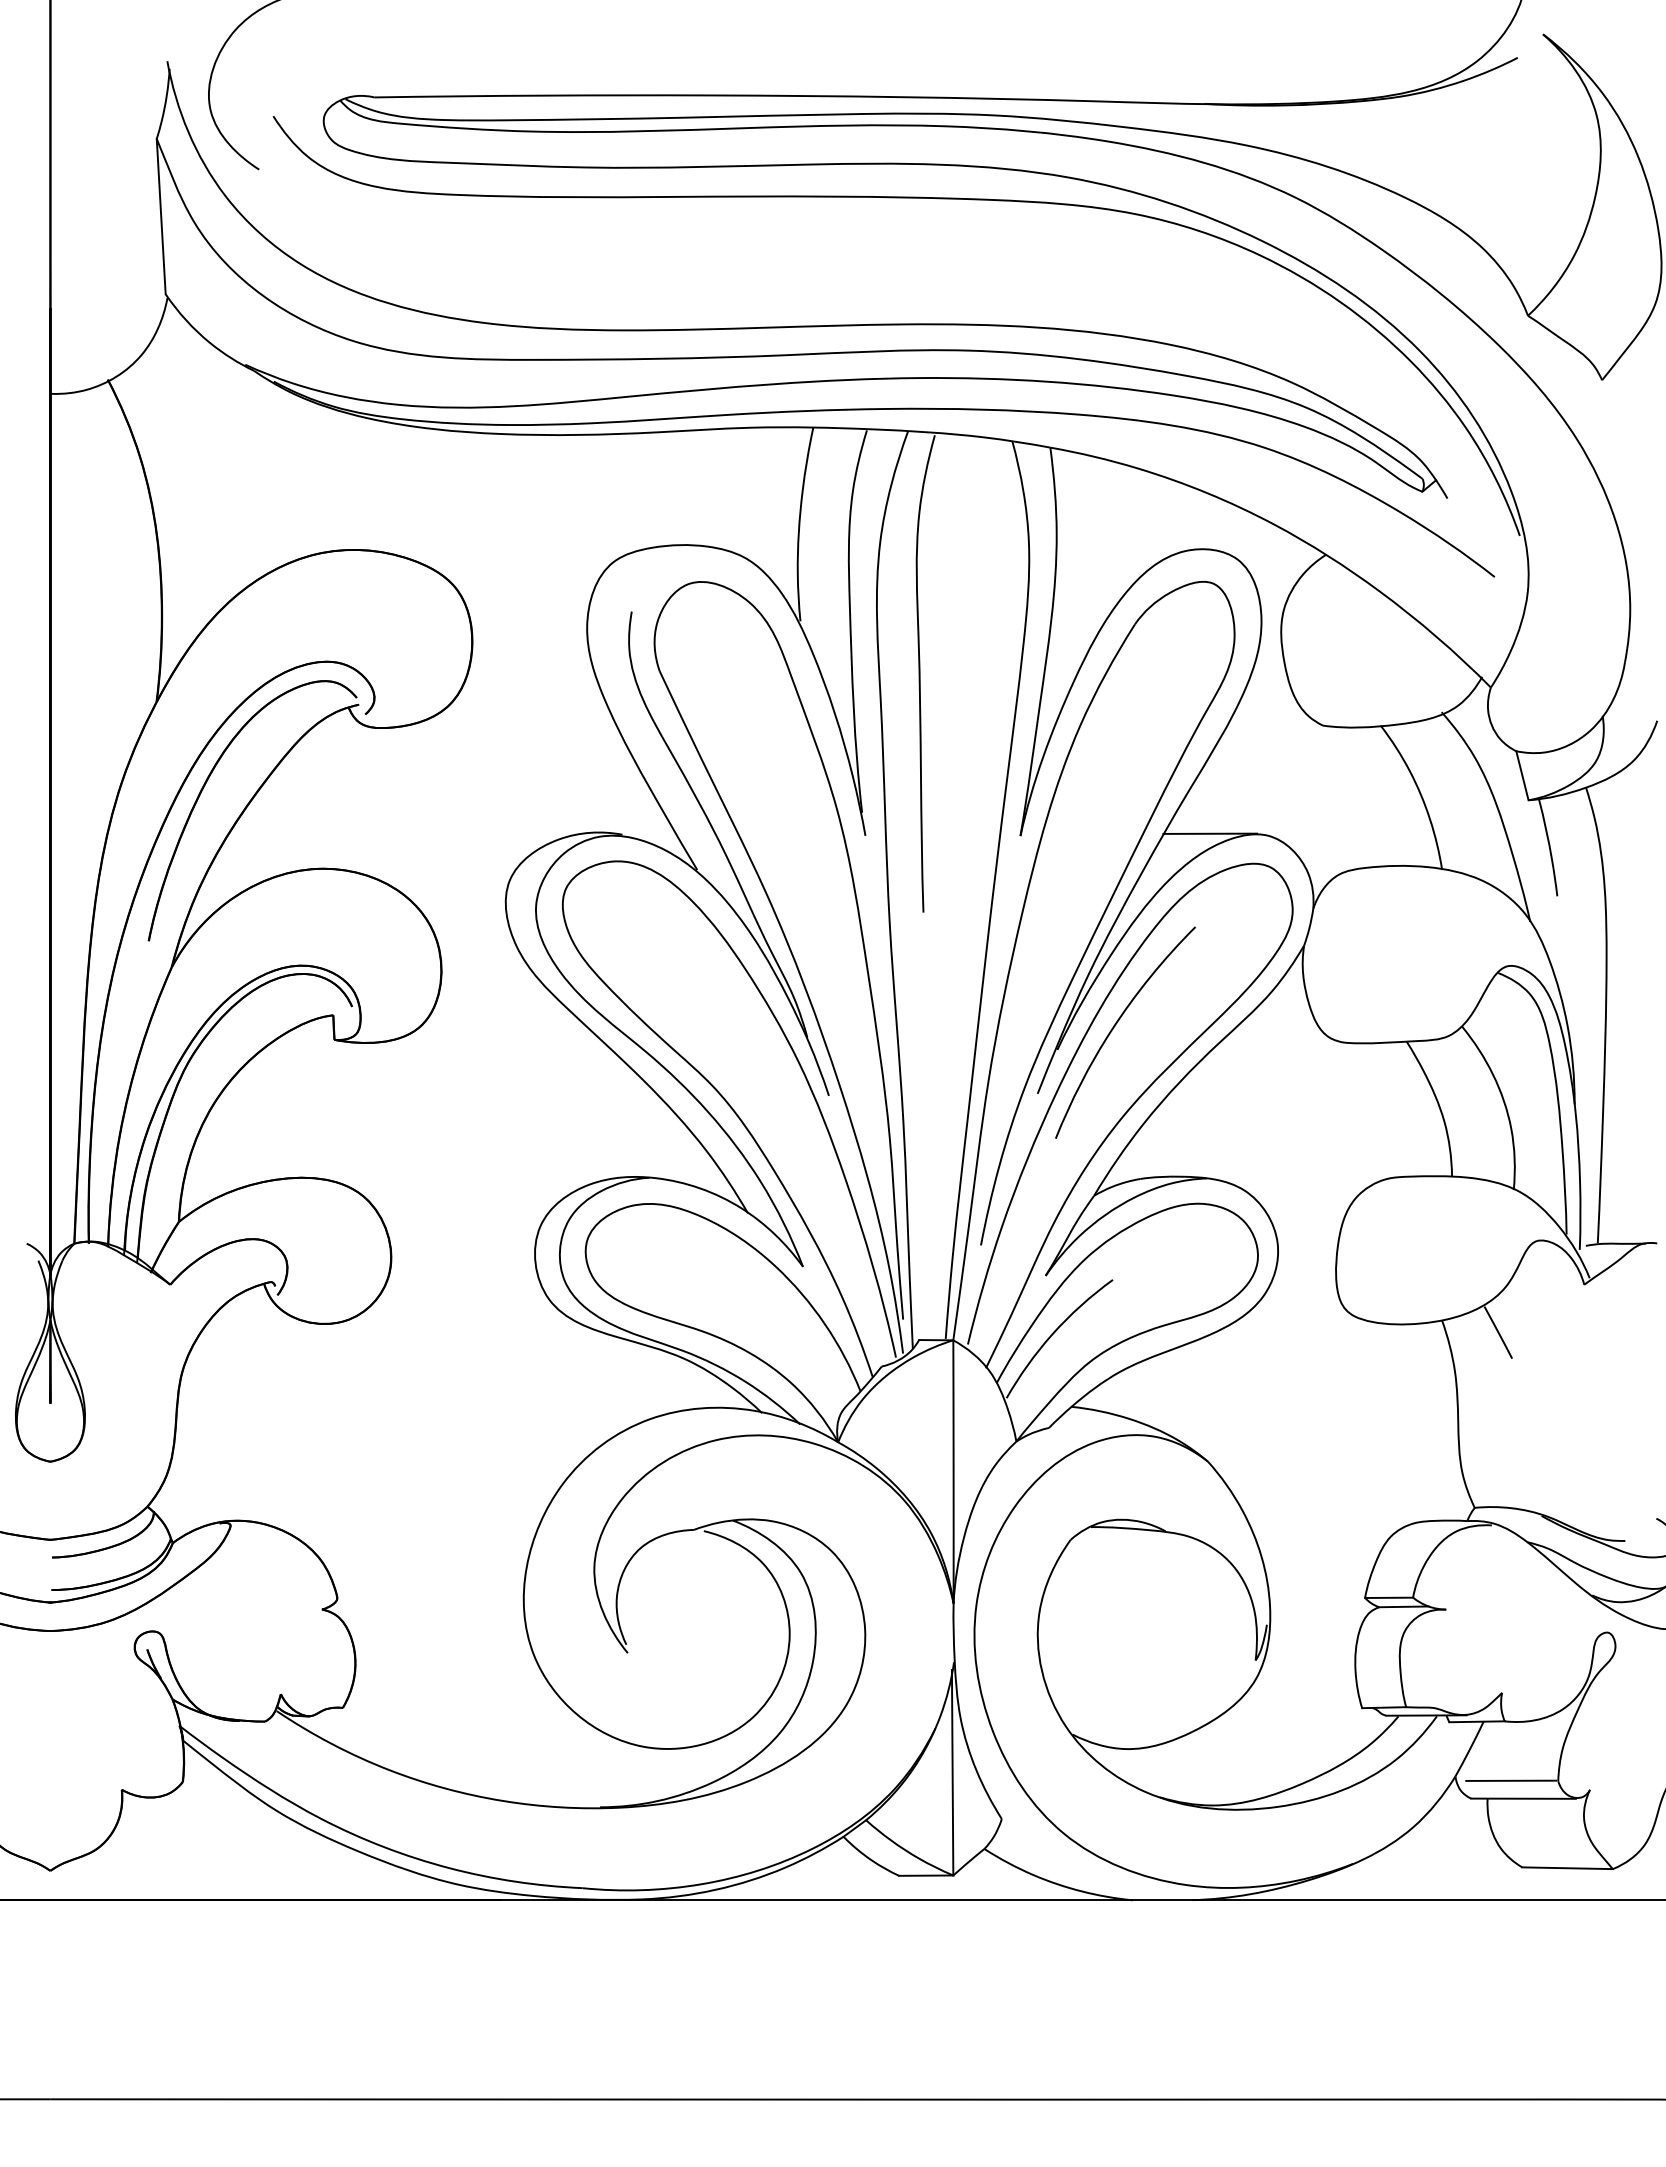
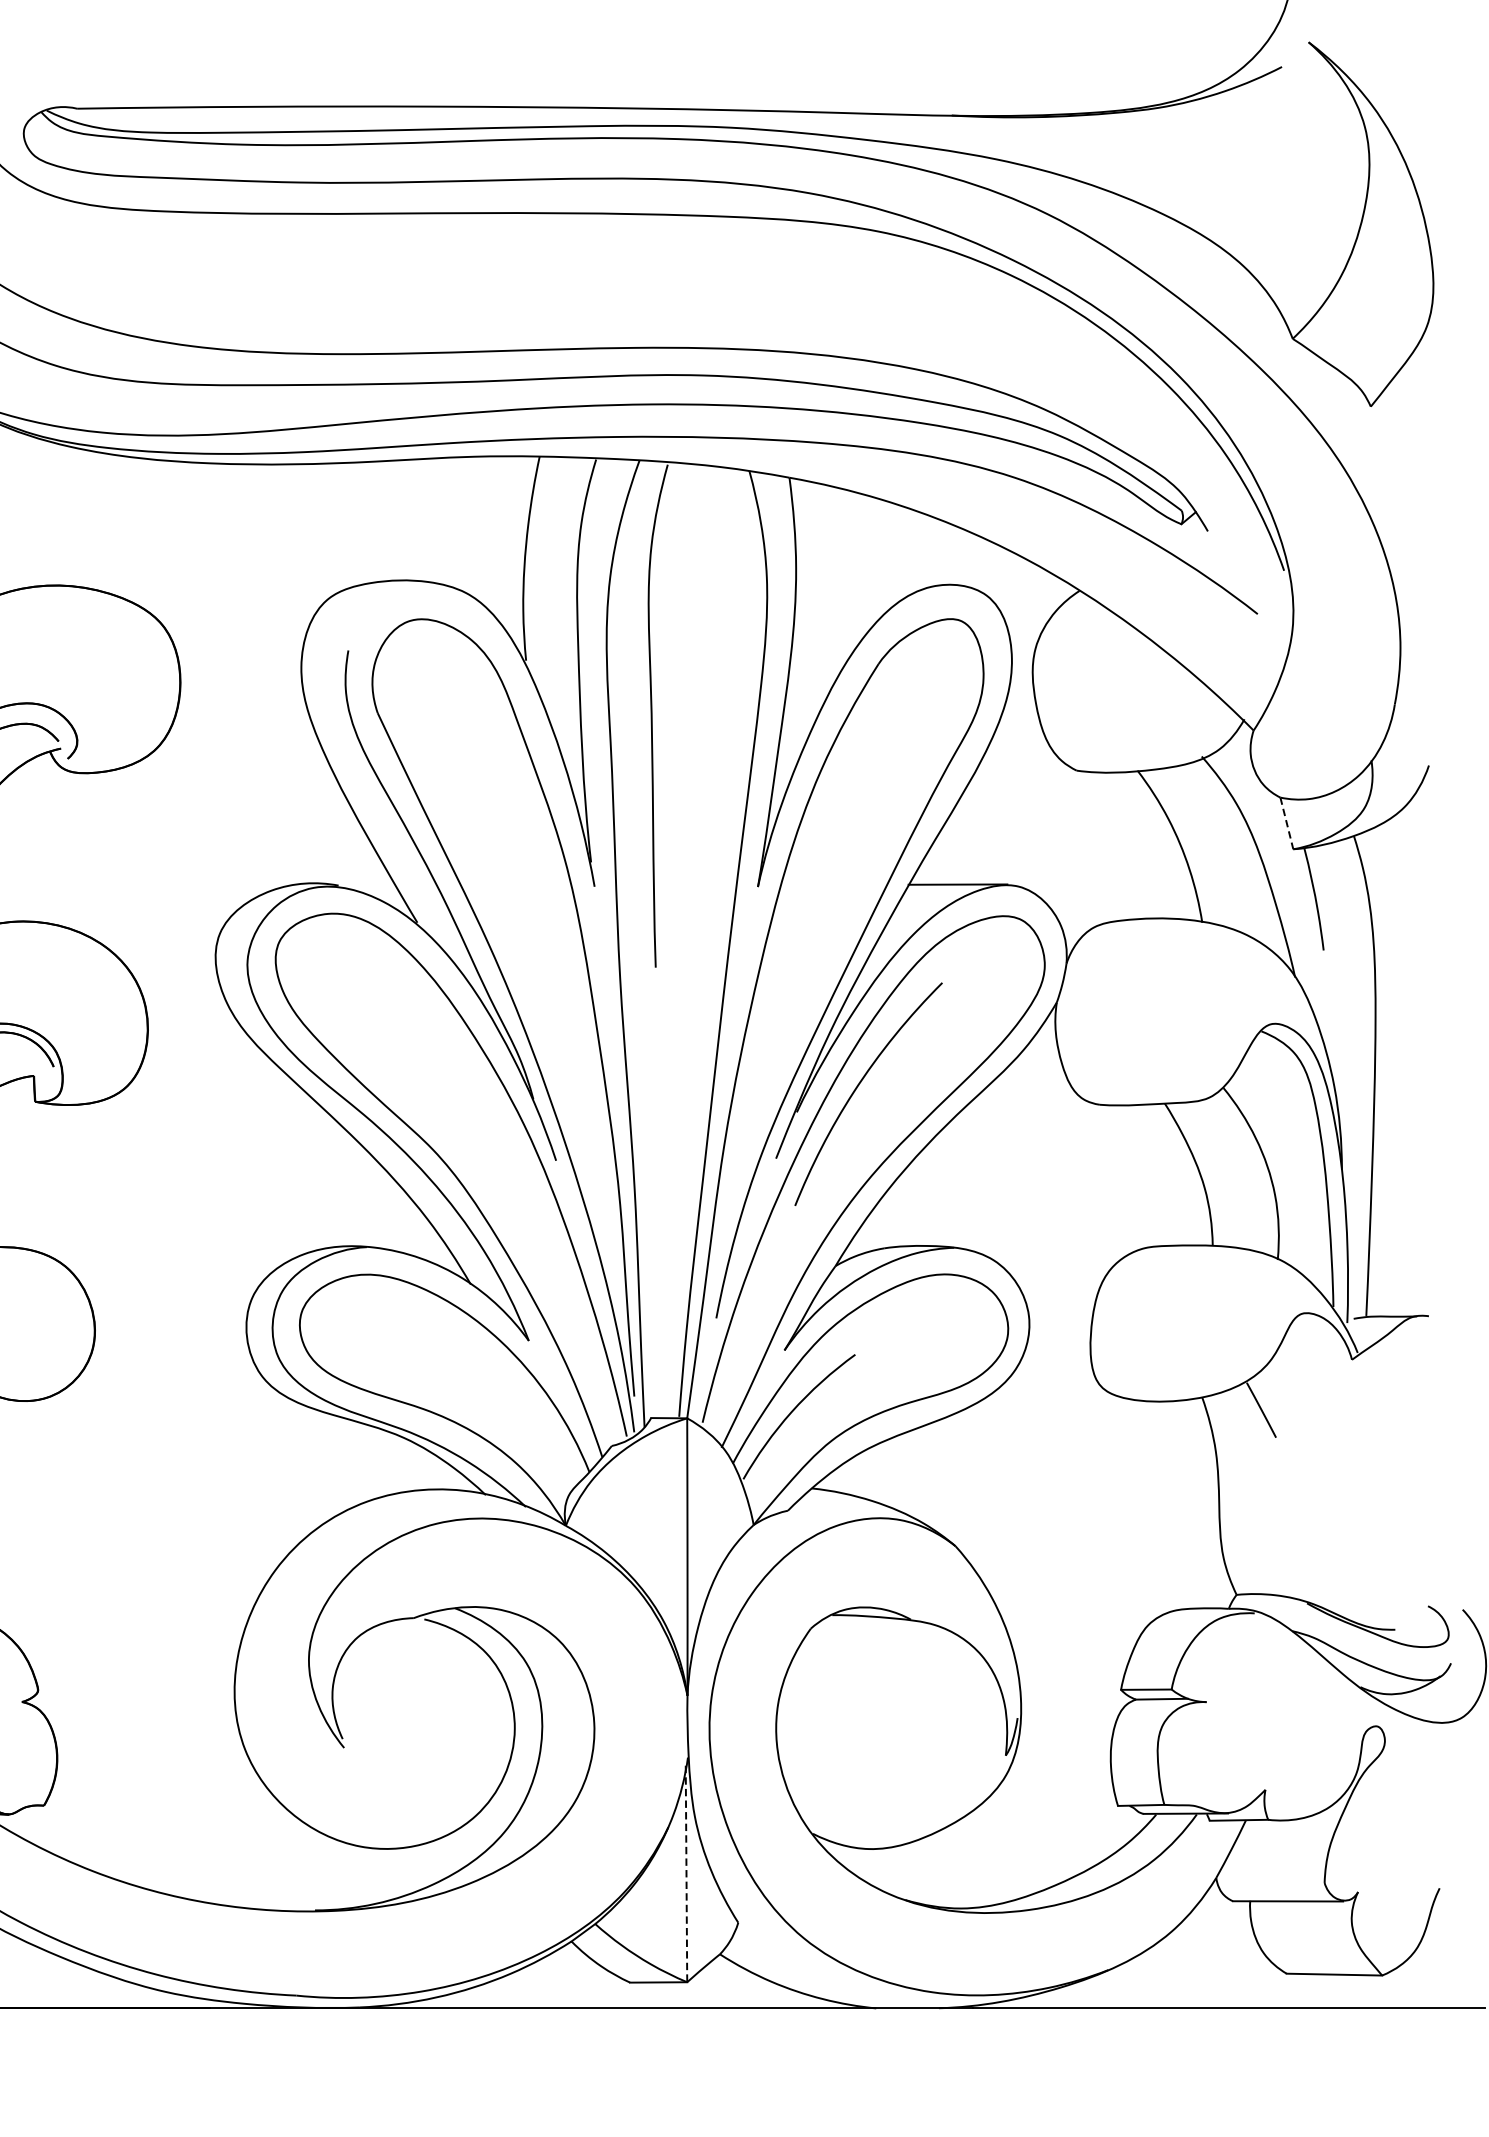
line: (1522, 776) -> (1286, 824), solid -> dashed
line: (952, 1772) -> (686, 1873), solid -> dashed
line: (1511, 1780) -> (1275, 1882), removed

